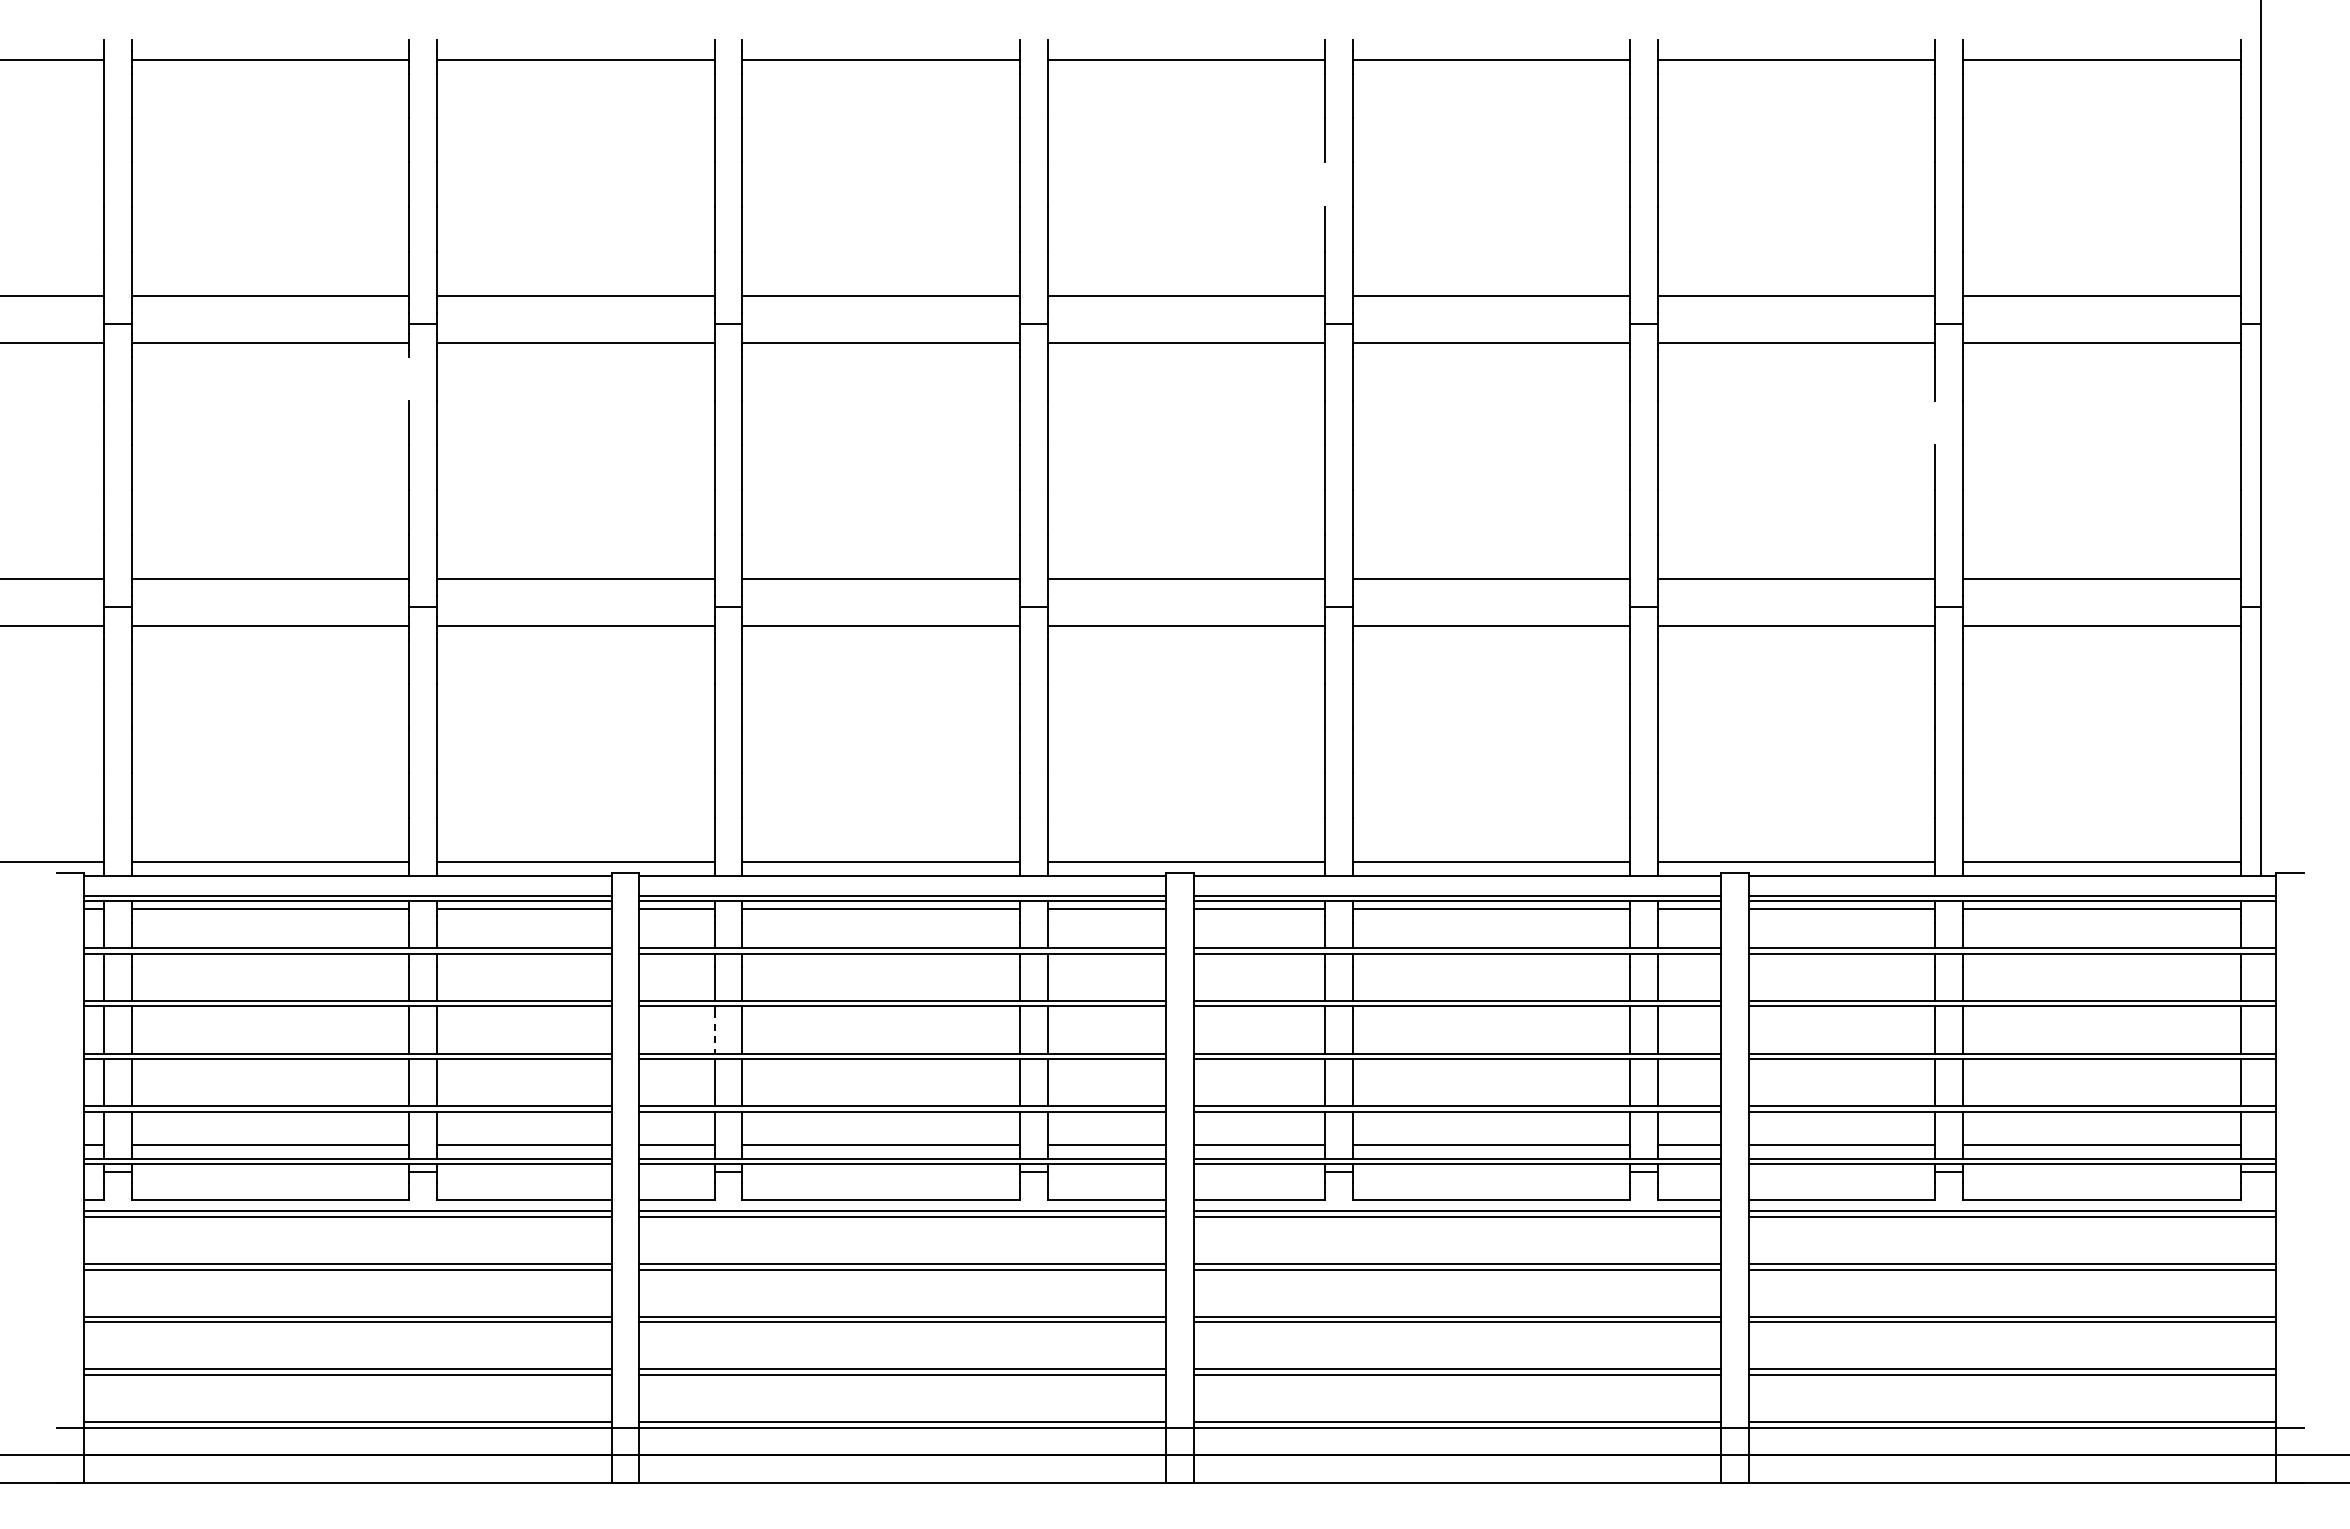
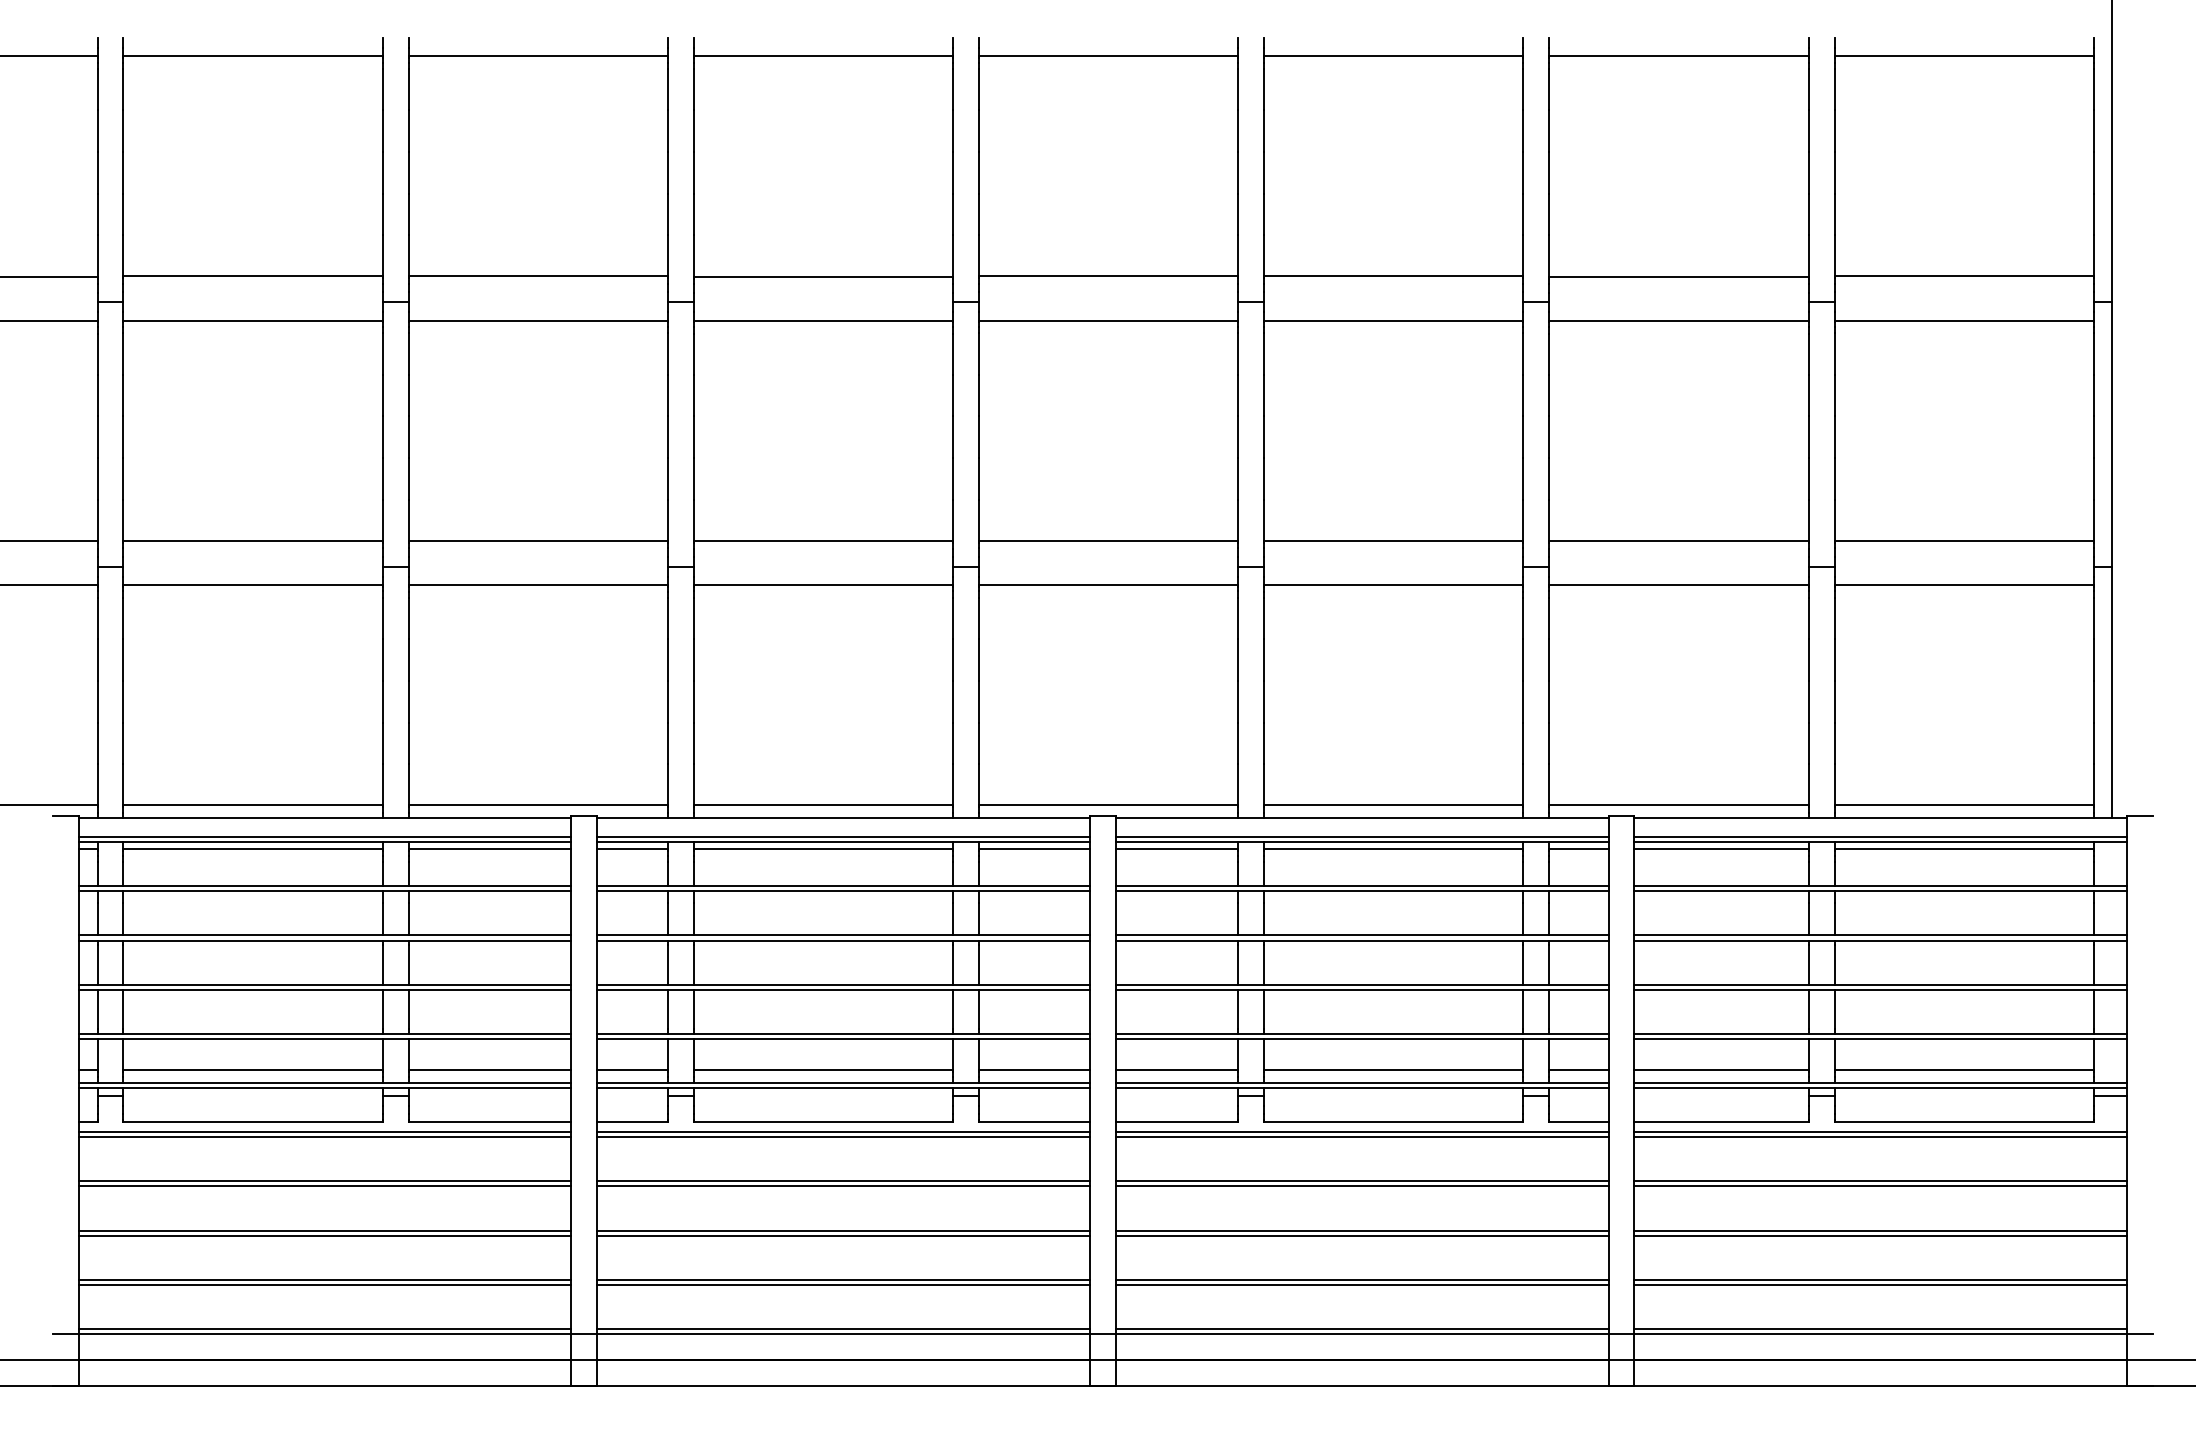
line: (1325, 184) -> (1238, 172), added
line: (409, 378) -> (382, 353), added
line: (1935, 422) -> (1808, 394), added
line: (714, 1032) -> (667, 964), dashed -> solid

